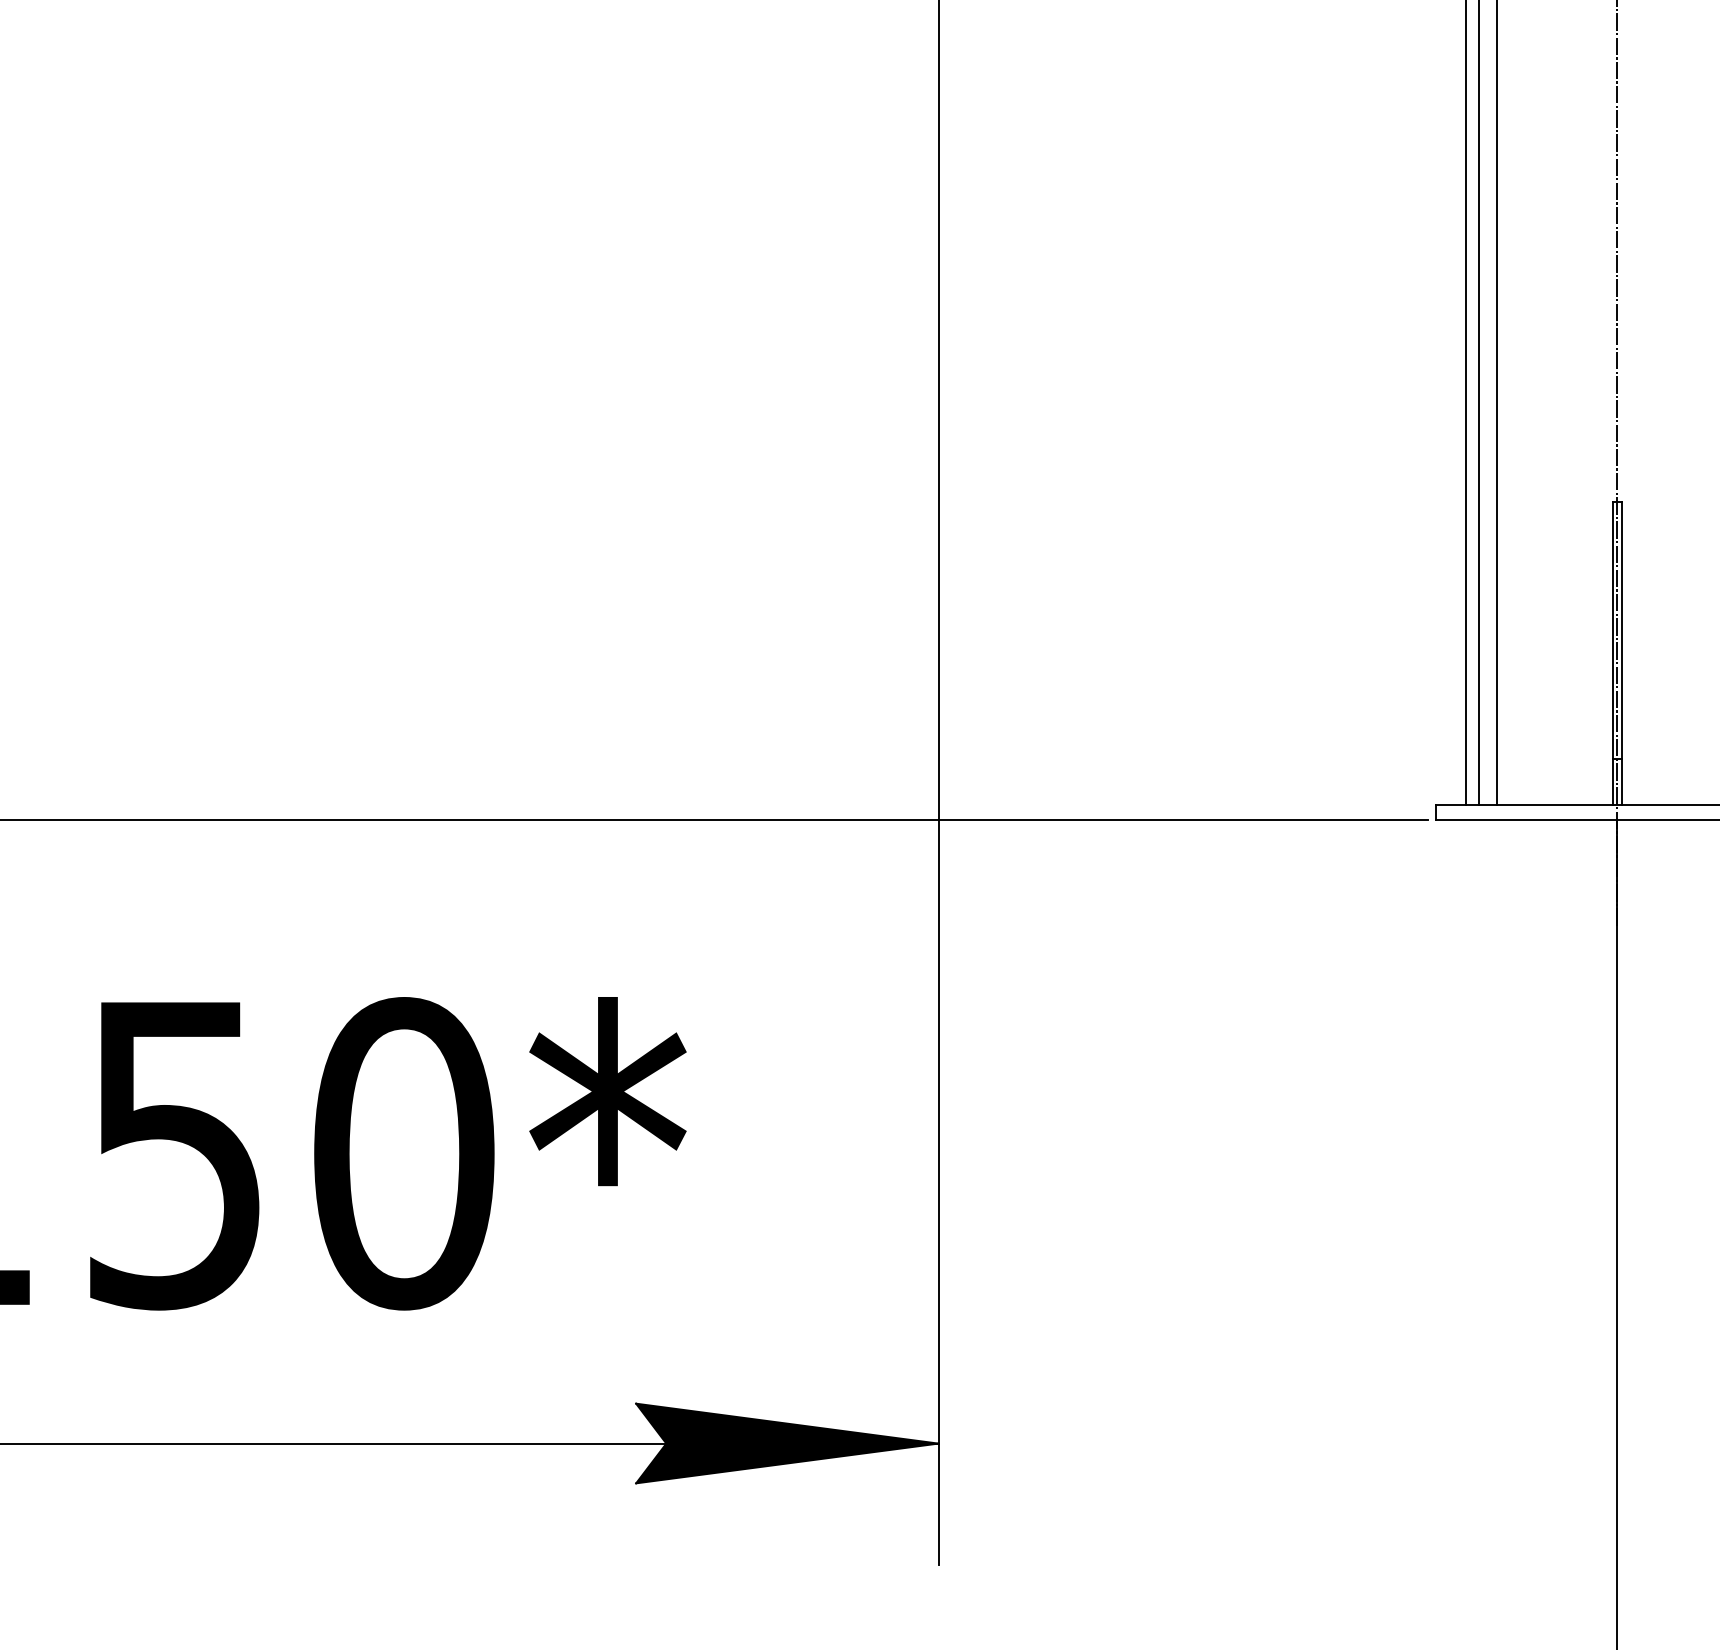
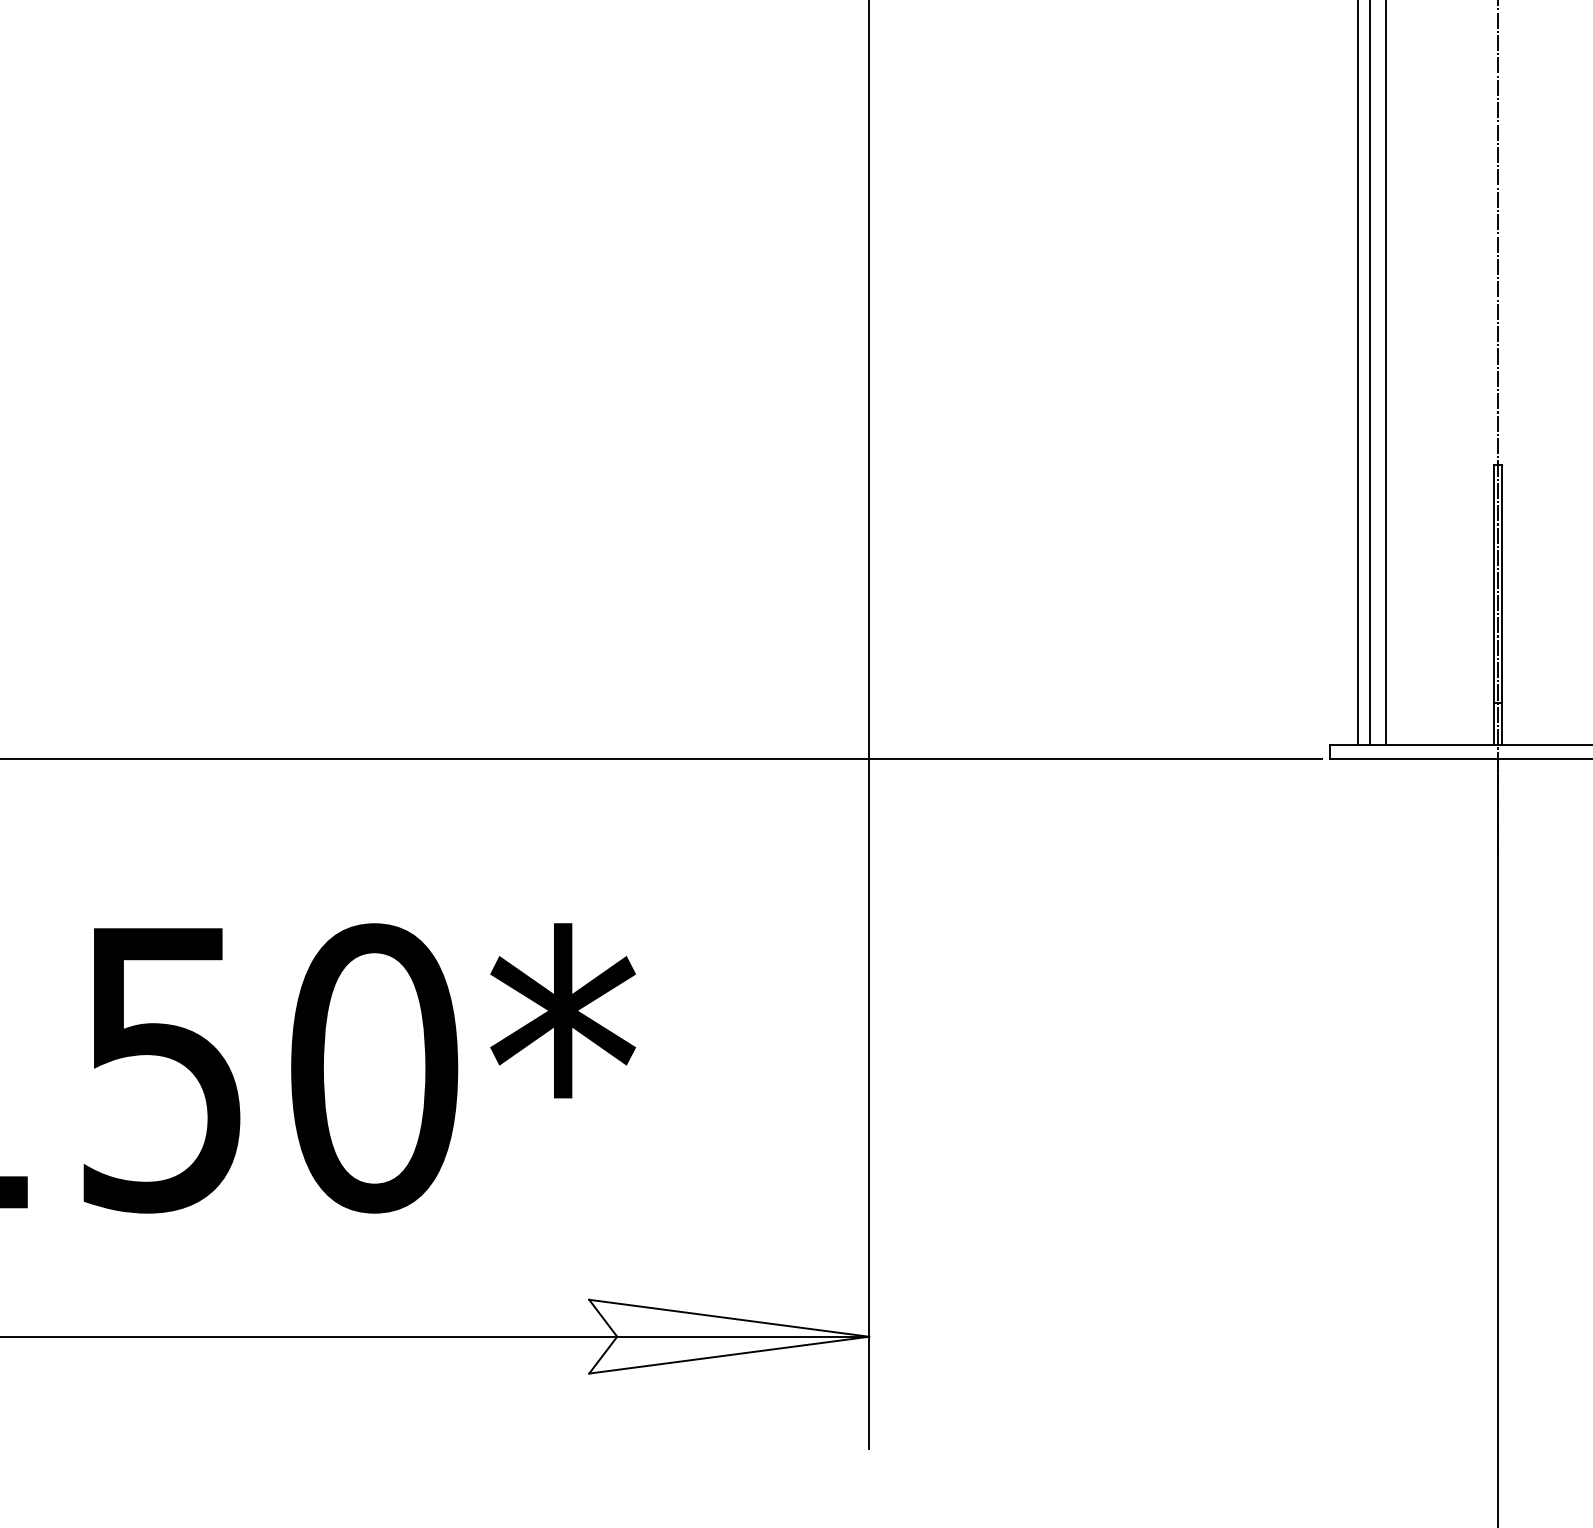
fill: (787, 1443) -> (729, 1336), removed

